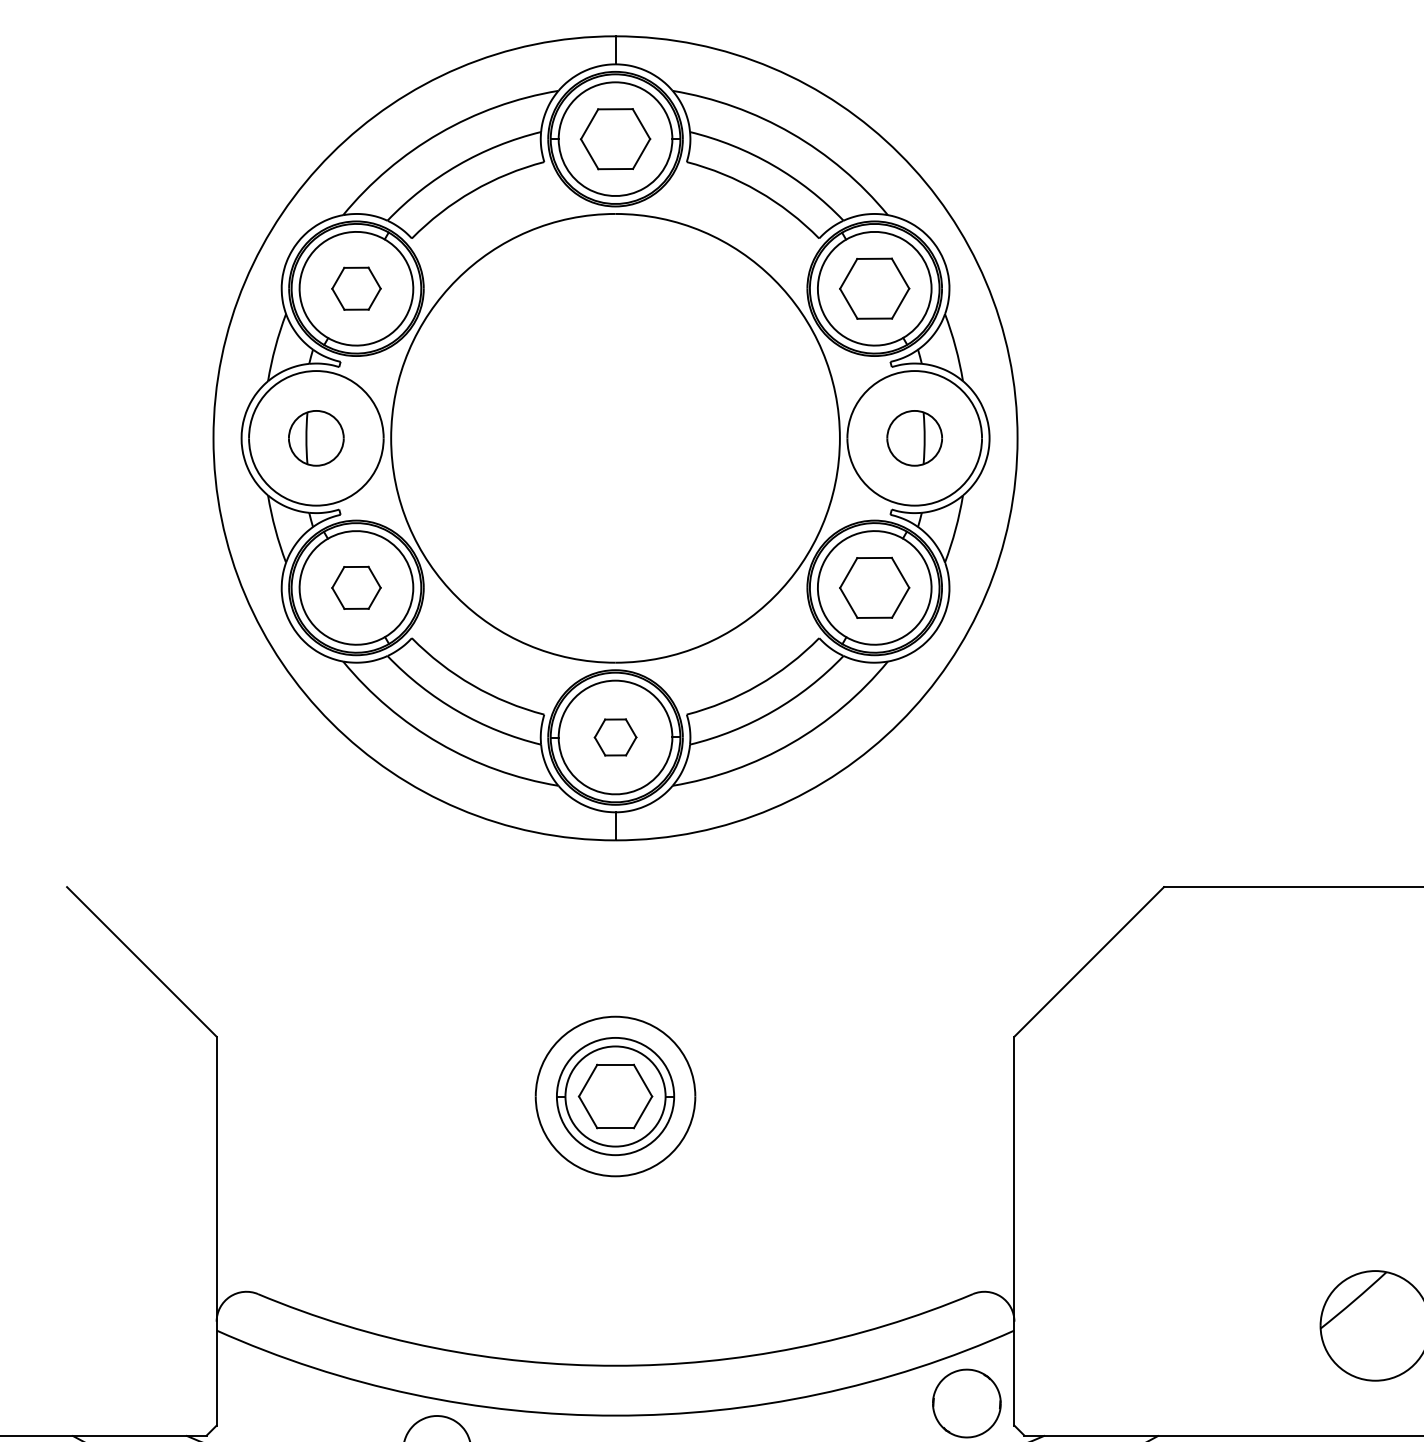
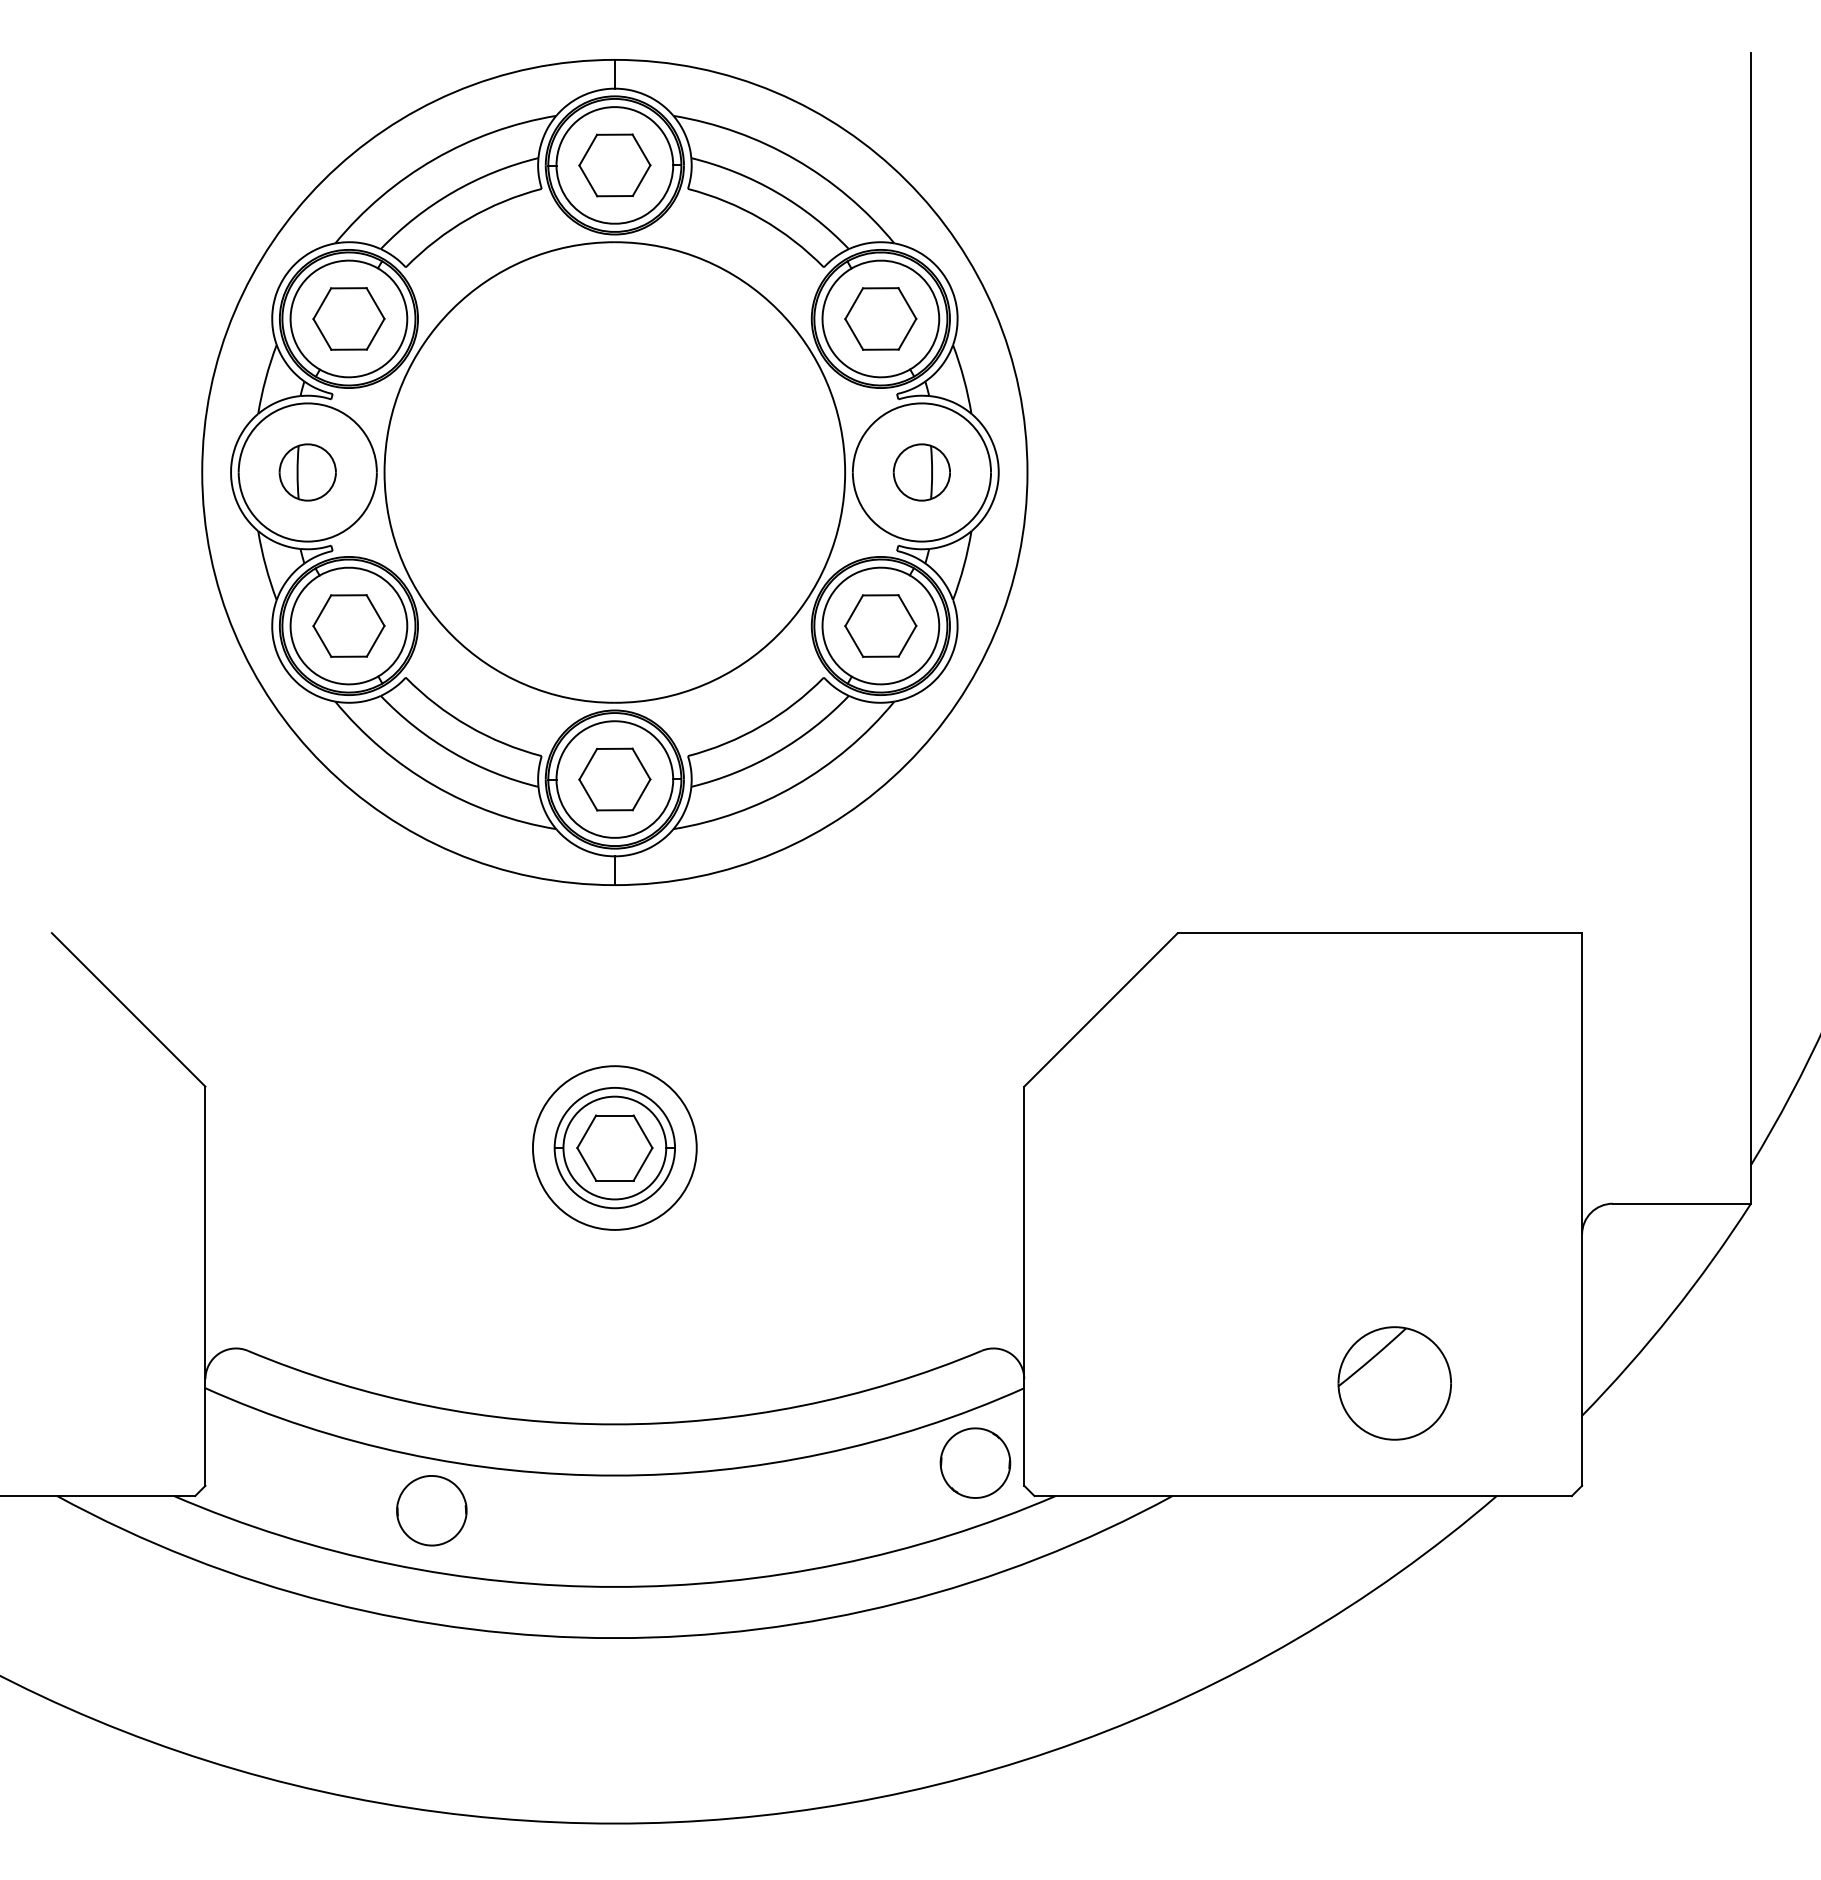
part: (356, 288) -> (348, 318), size x1.43
part: (356, 587) -> (348, 625), size x1.43
part: (615, 737) -> (614, 779), size x1.67

